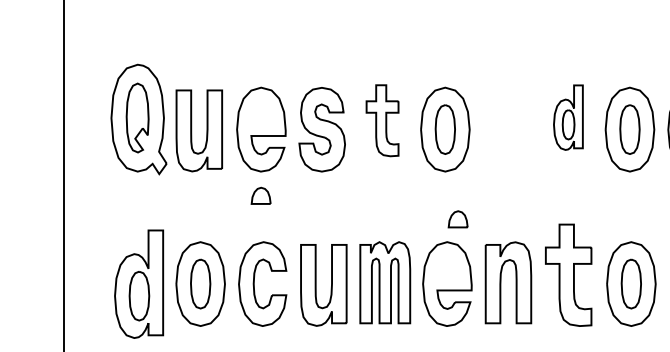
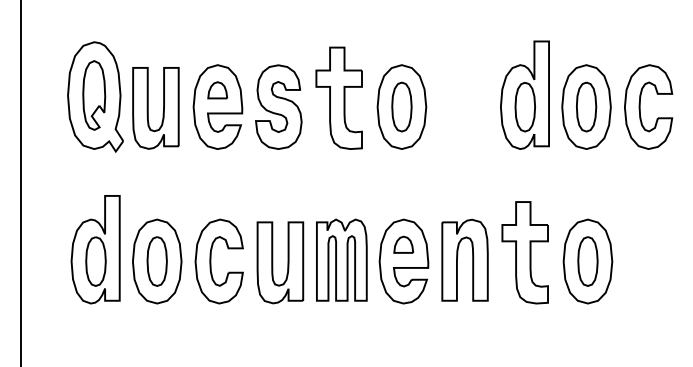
part: (567, 117) -> (524, 94), size x1.67
part: (381, 120) -> (338, 97), size x1.43
part: (260, 196) -> (217, 90), moved
part: (457, 219) -> (403, 244), moved
part: (138, 284) -> (95, 249), moved

